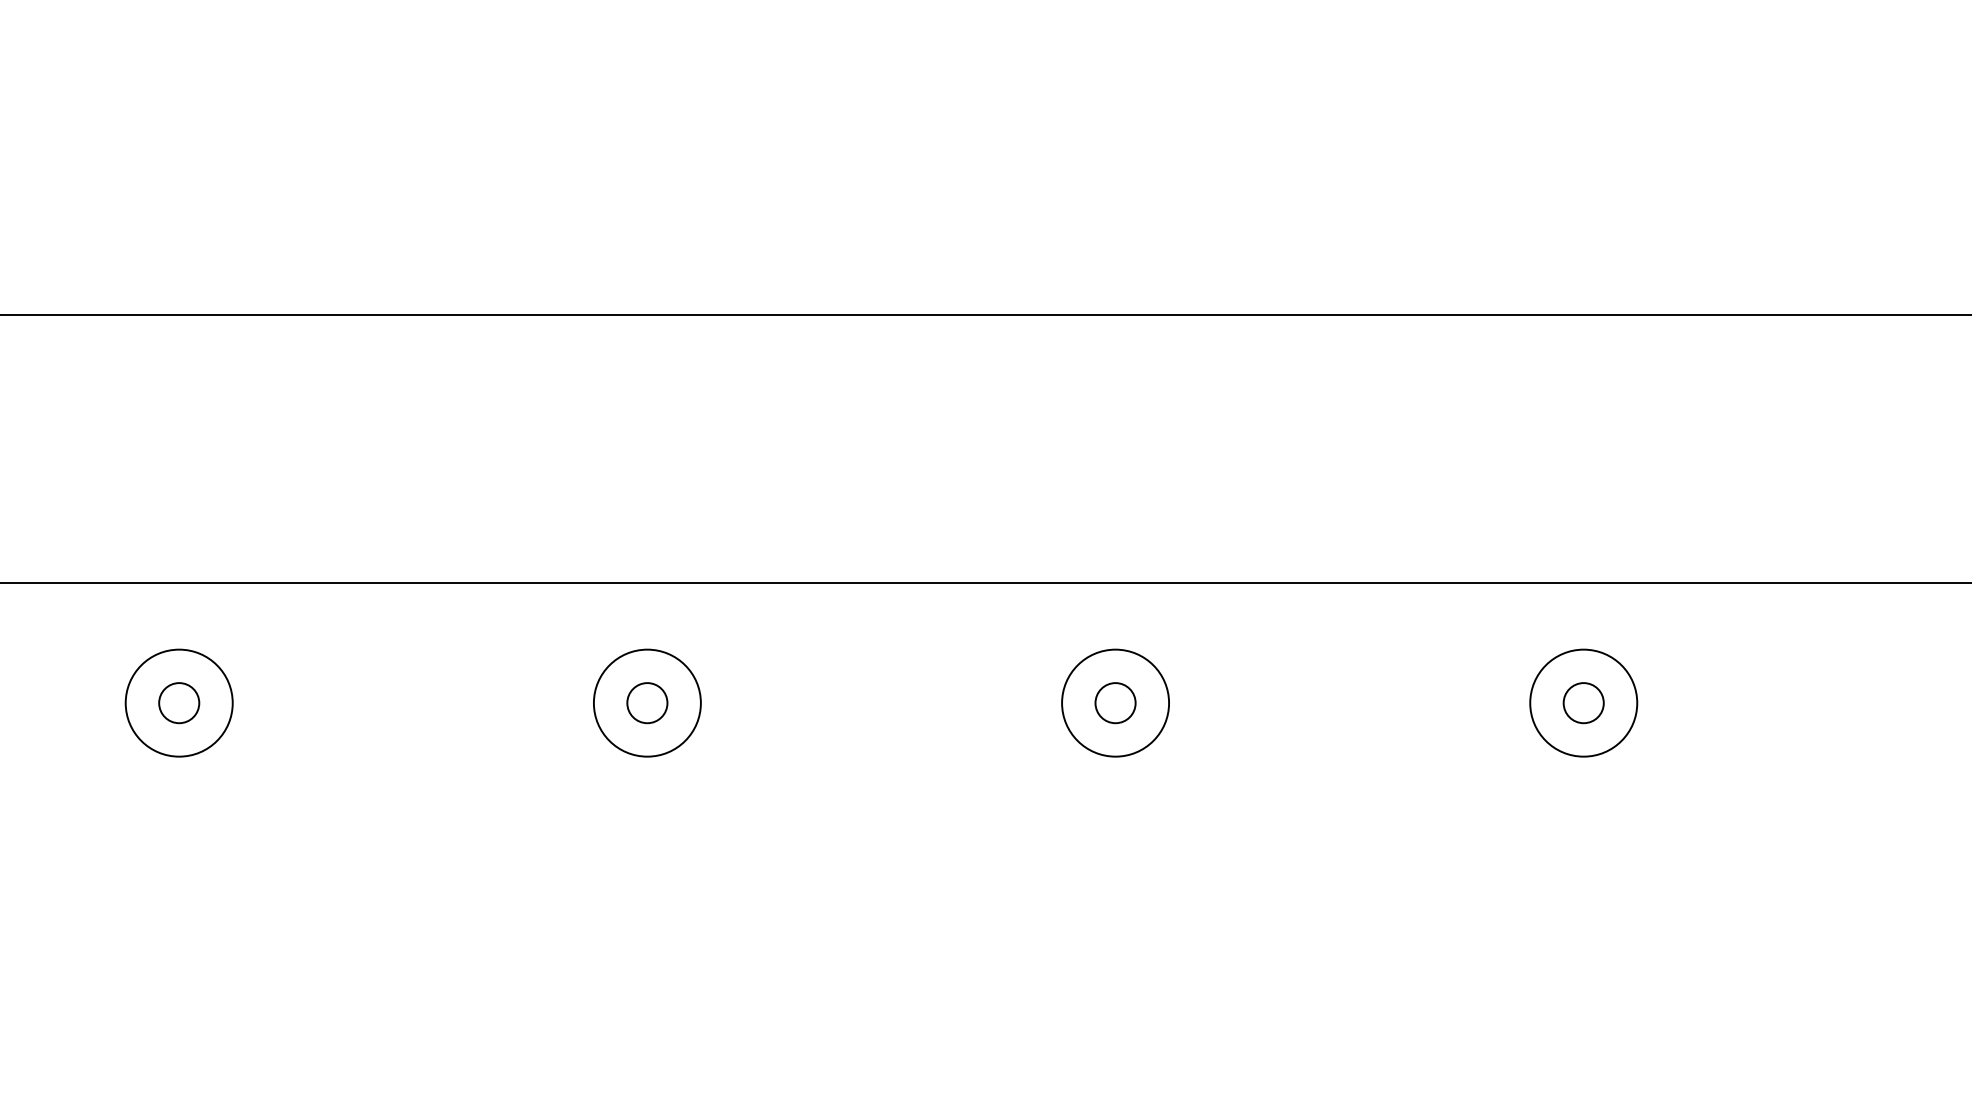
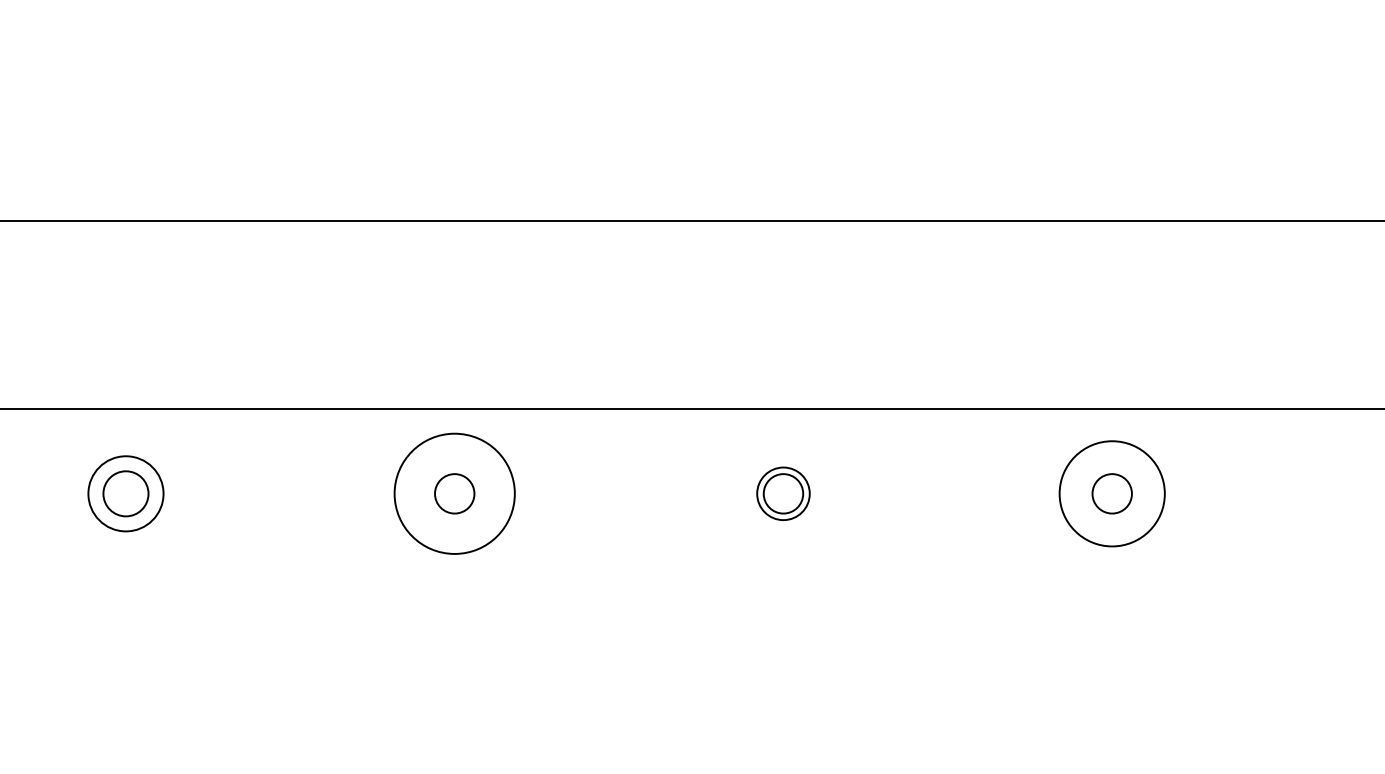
circle: (646, 702) -> (454, 493), size x1.6
circle: (1115, 702) -> (783, 493), size x0.7
circle: (1583, 702) -> (1112, 493), size x1.4
circle: (179, 703) -> (126, 494), size x1.6
circle: (647, 703) -> (454, 494), size x1.4
circle: (1115, 703) -> (783, 494), size x1.4
circle: (1583, 703) -> (1112, 494), size x1.4

